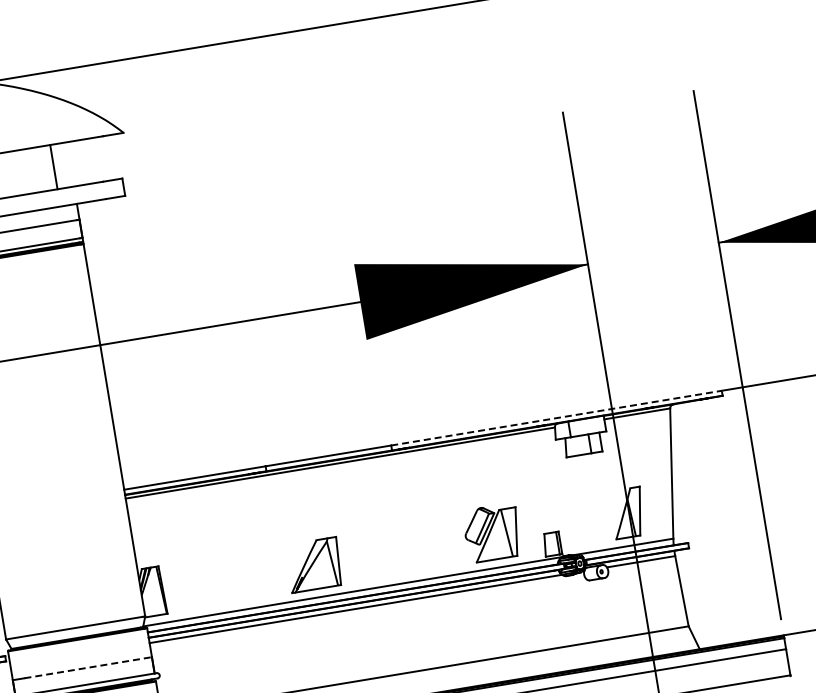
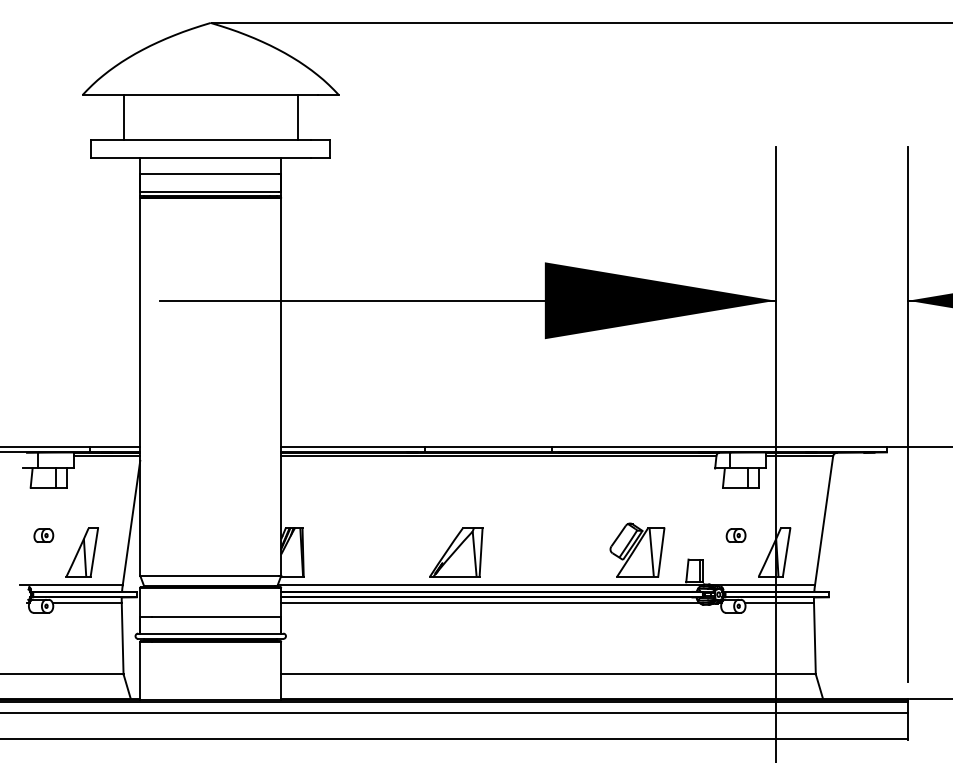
line: (53, 167) -> (297, 117), moved
line: (556, 418) -> (719, 447), dashed -> solid
part: (586, 502) -> (735, 535), added
line: (88, 668) -> (216, 617), dashed -> solid

